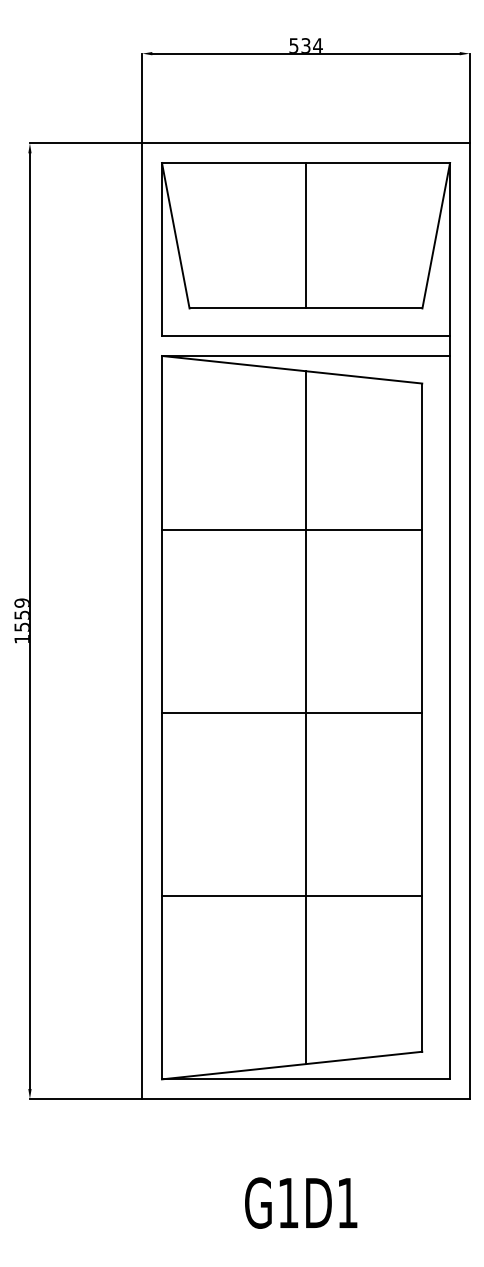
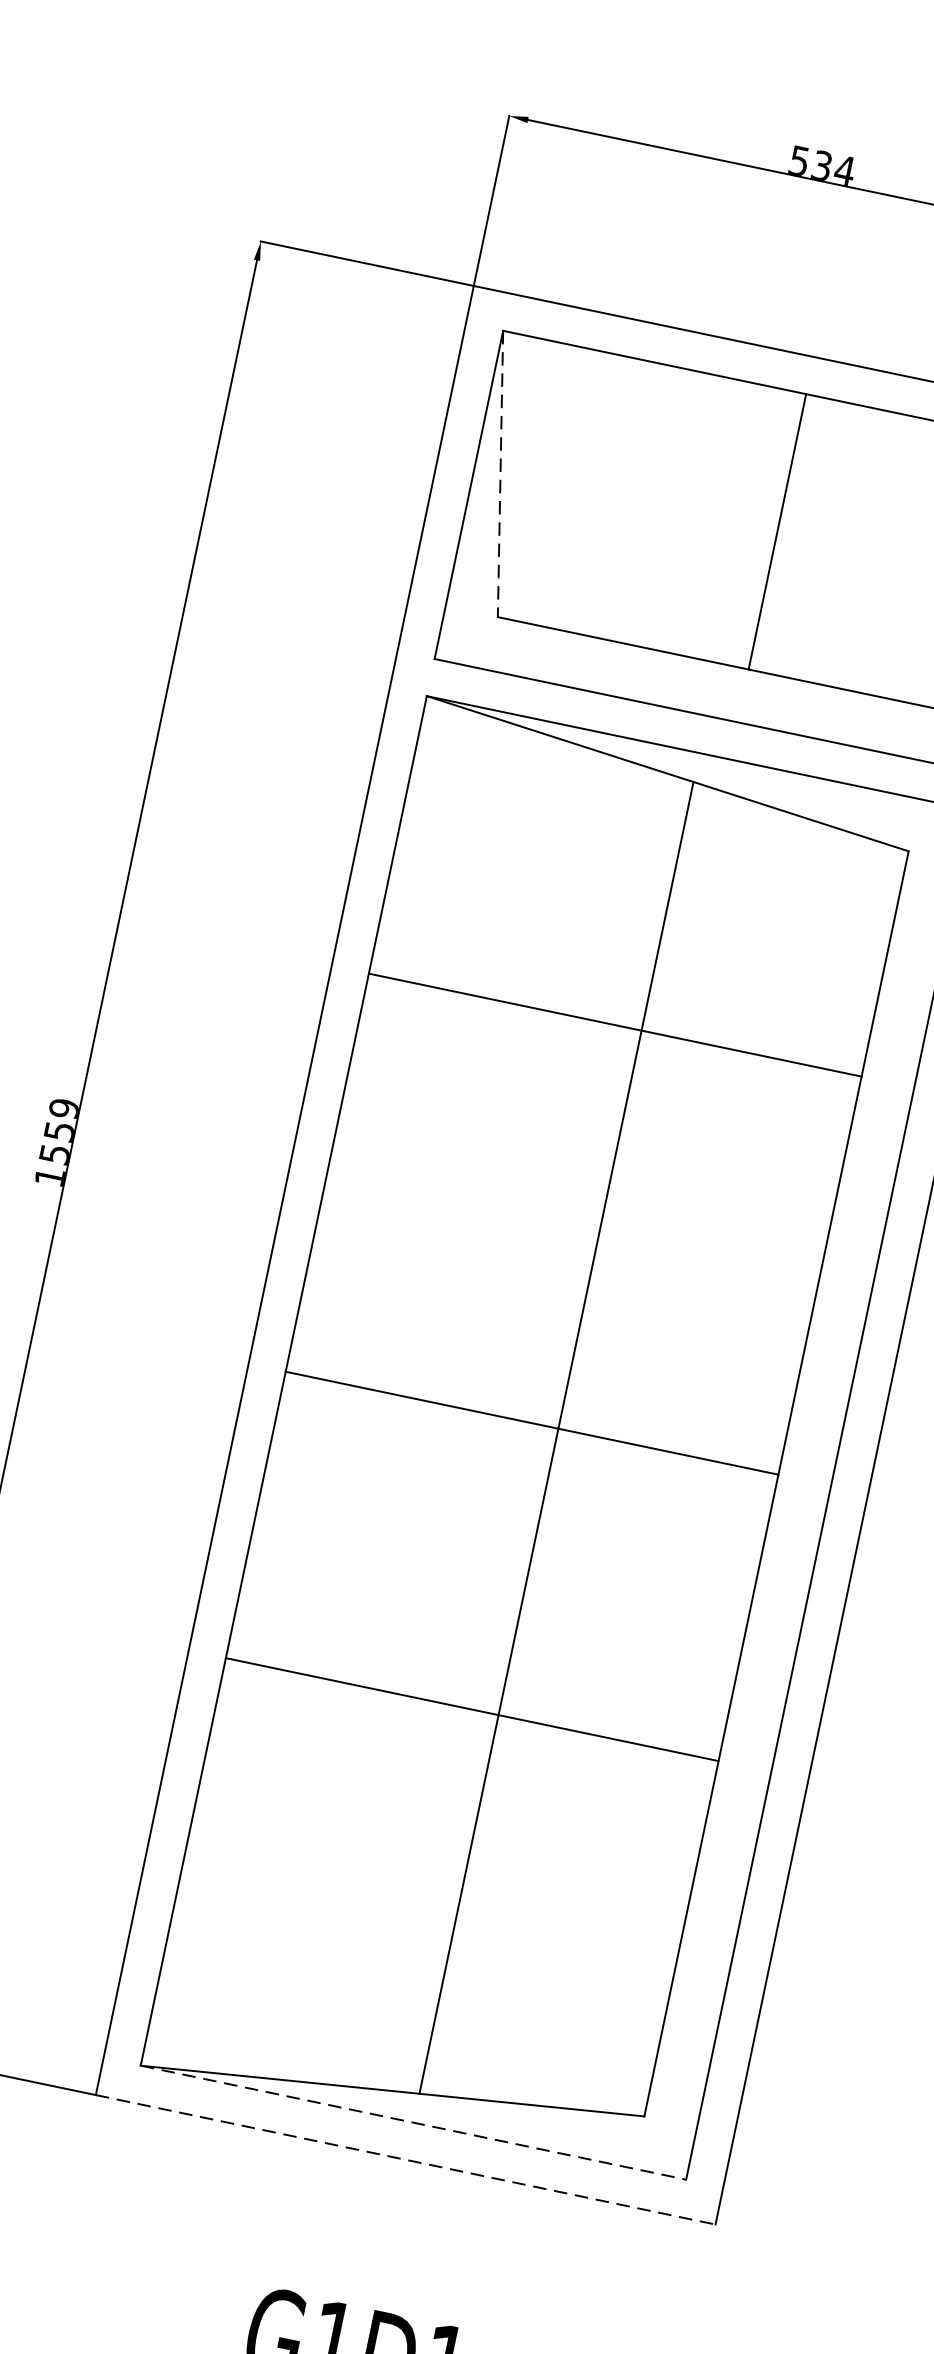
line: (306, 235) -> (778, 531), moved
line: (175, 236) -> (499, 475), solid -> dashed
line: (291, 529) -> (614, 1024), moved
line: (291, 896) -> (470, 1710), moved
line: (306, 1079) -> (414, 2123), solid -> dashed
line: (306, 1098) -> (406, 2159), solid -> dashed

